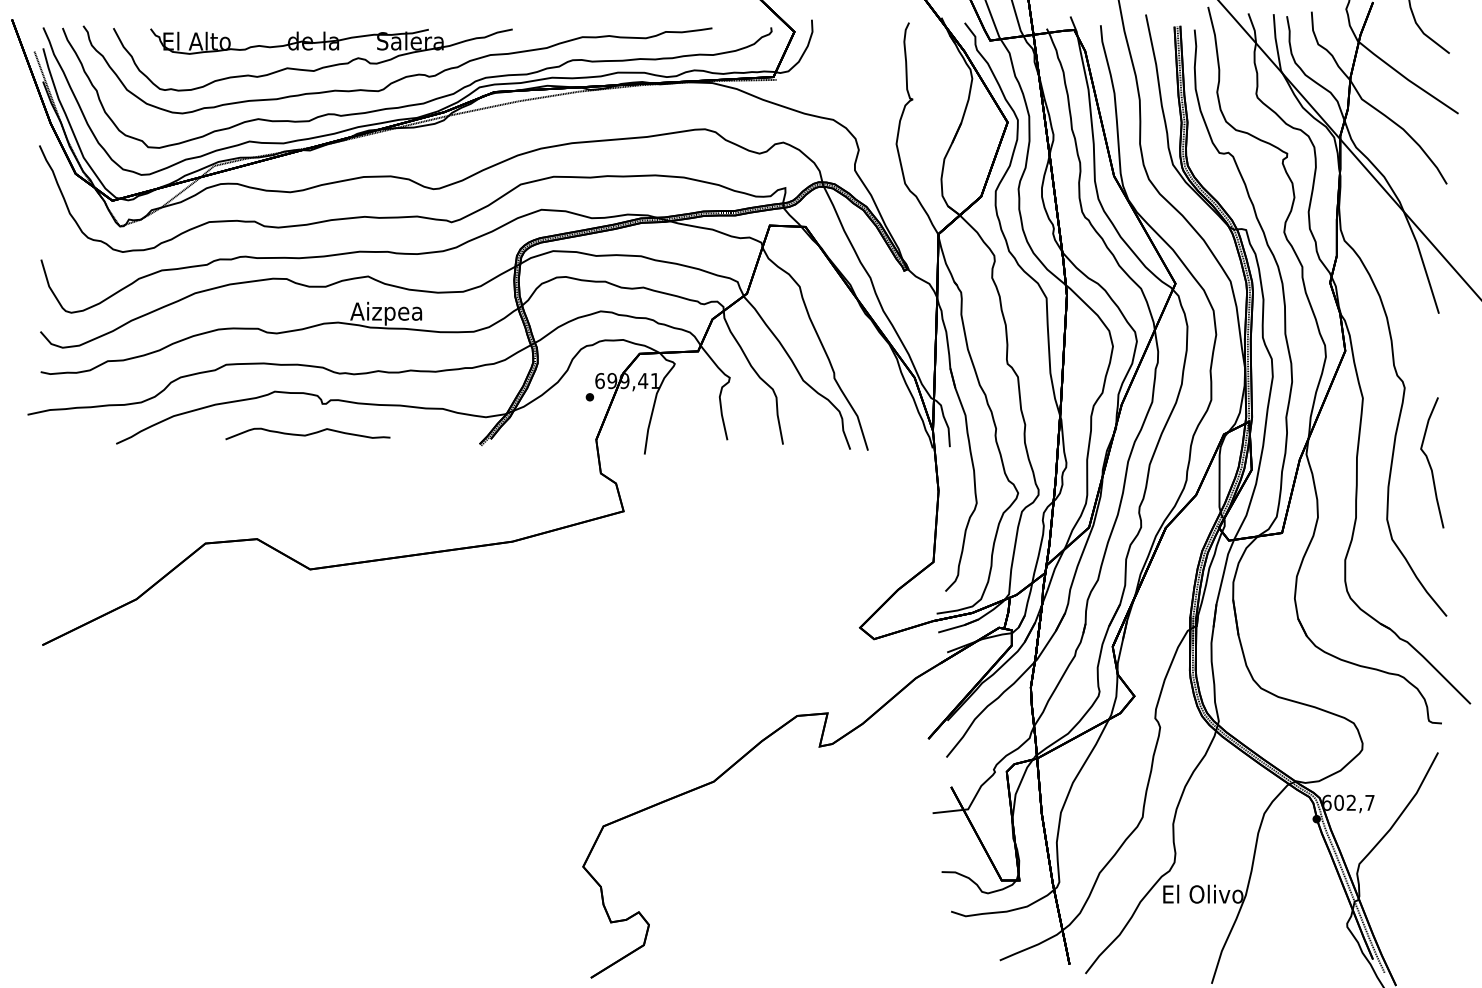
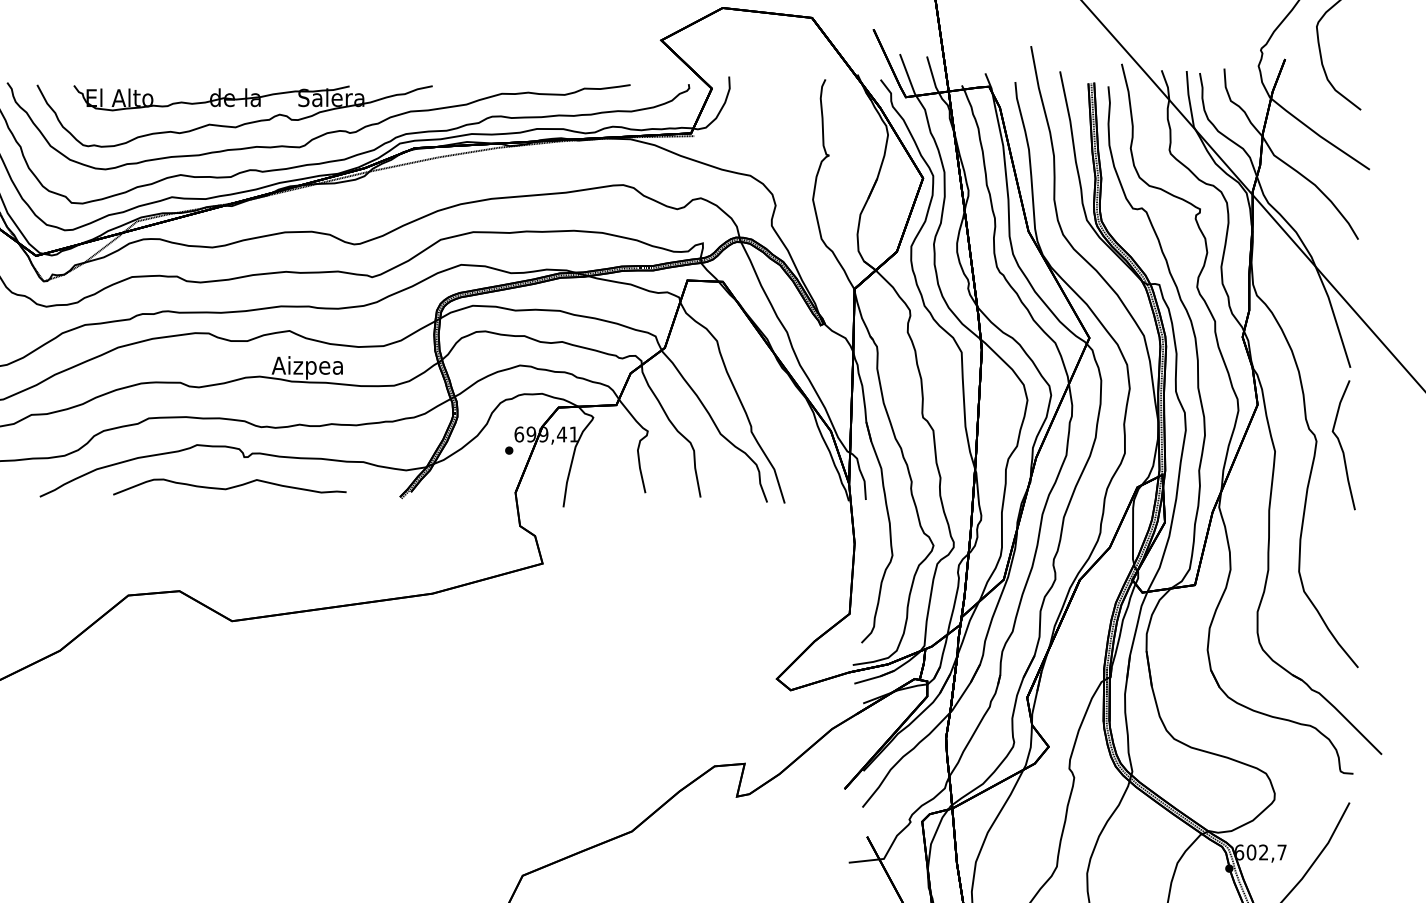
part: (307, 433) -> (229, 486), size x1.43
curve: (1430, 463) -> (1342, 445), moved

